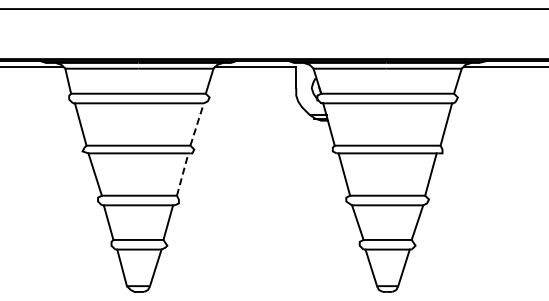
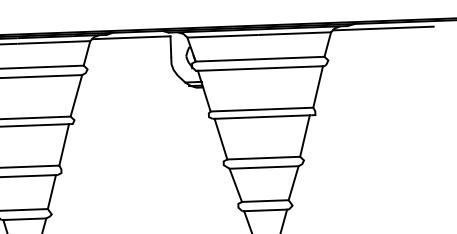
line: (197, 124) -> (76, 95), dashed -> solid
line: (182, 174) -> (63, 144), dashed -> solid

